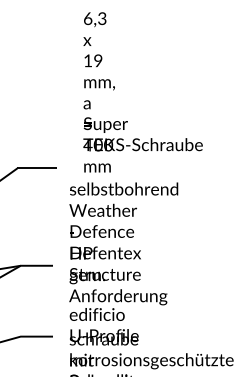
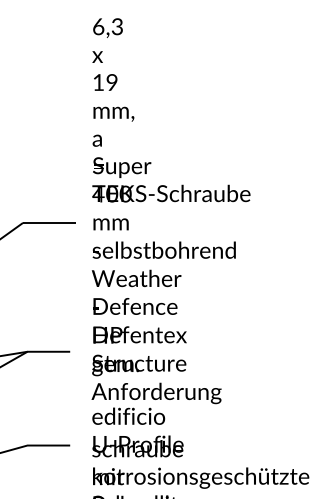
text: (143, 92) -> (171, 124), moved

